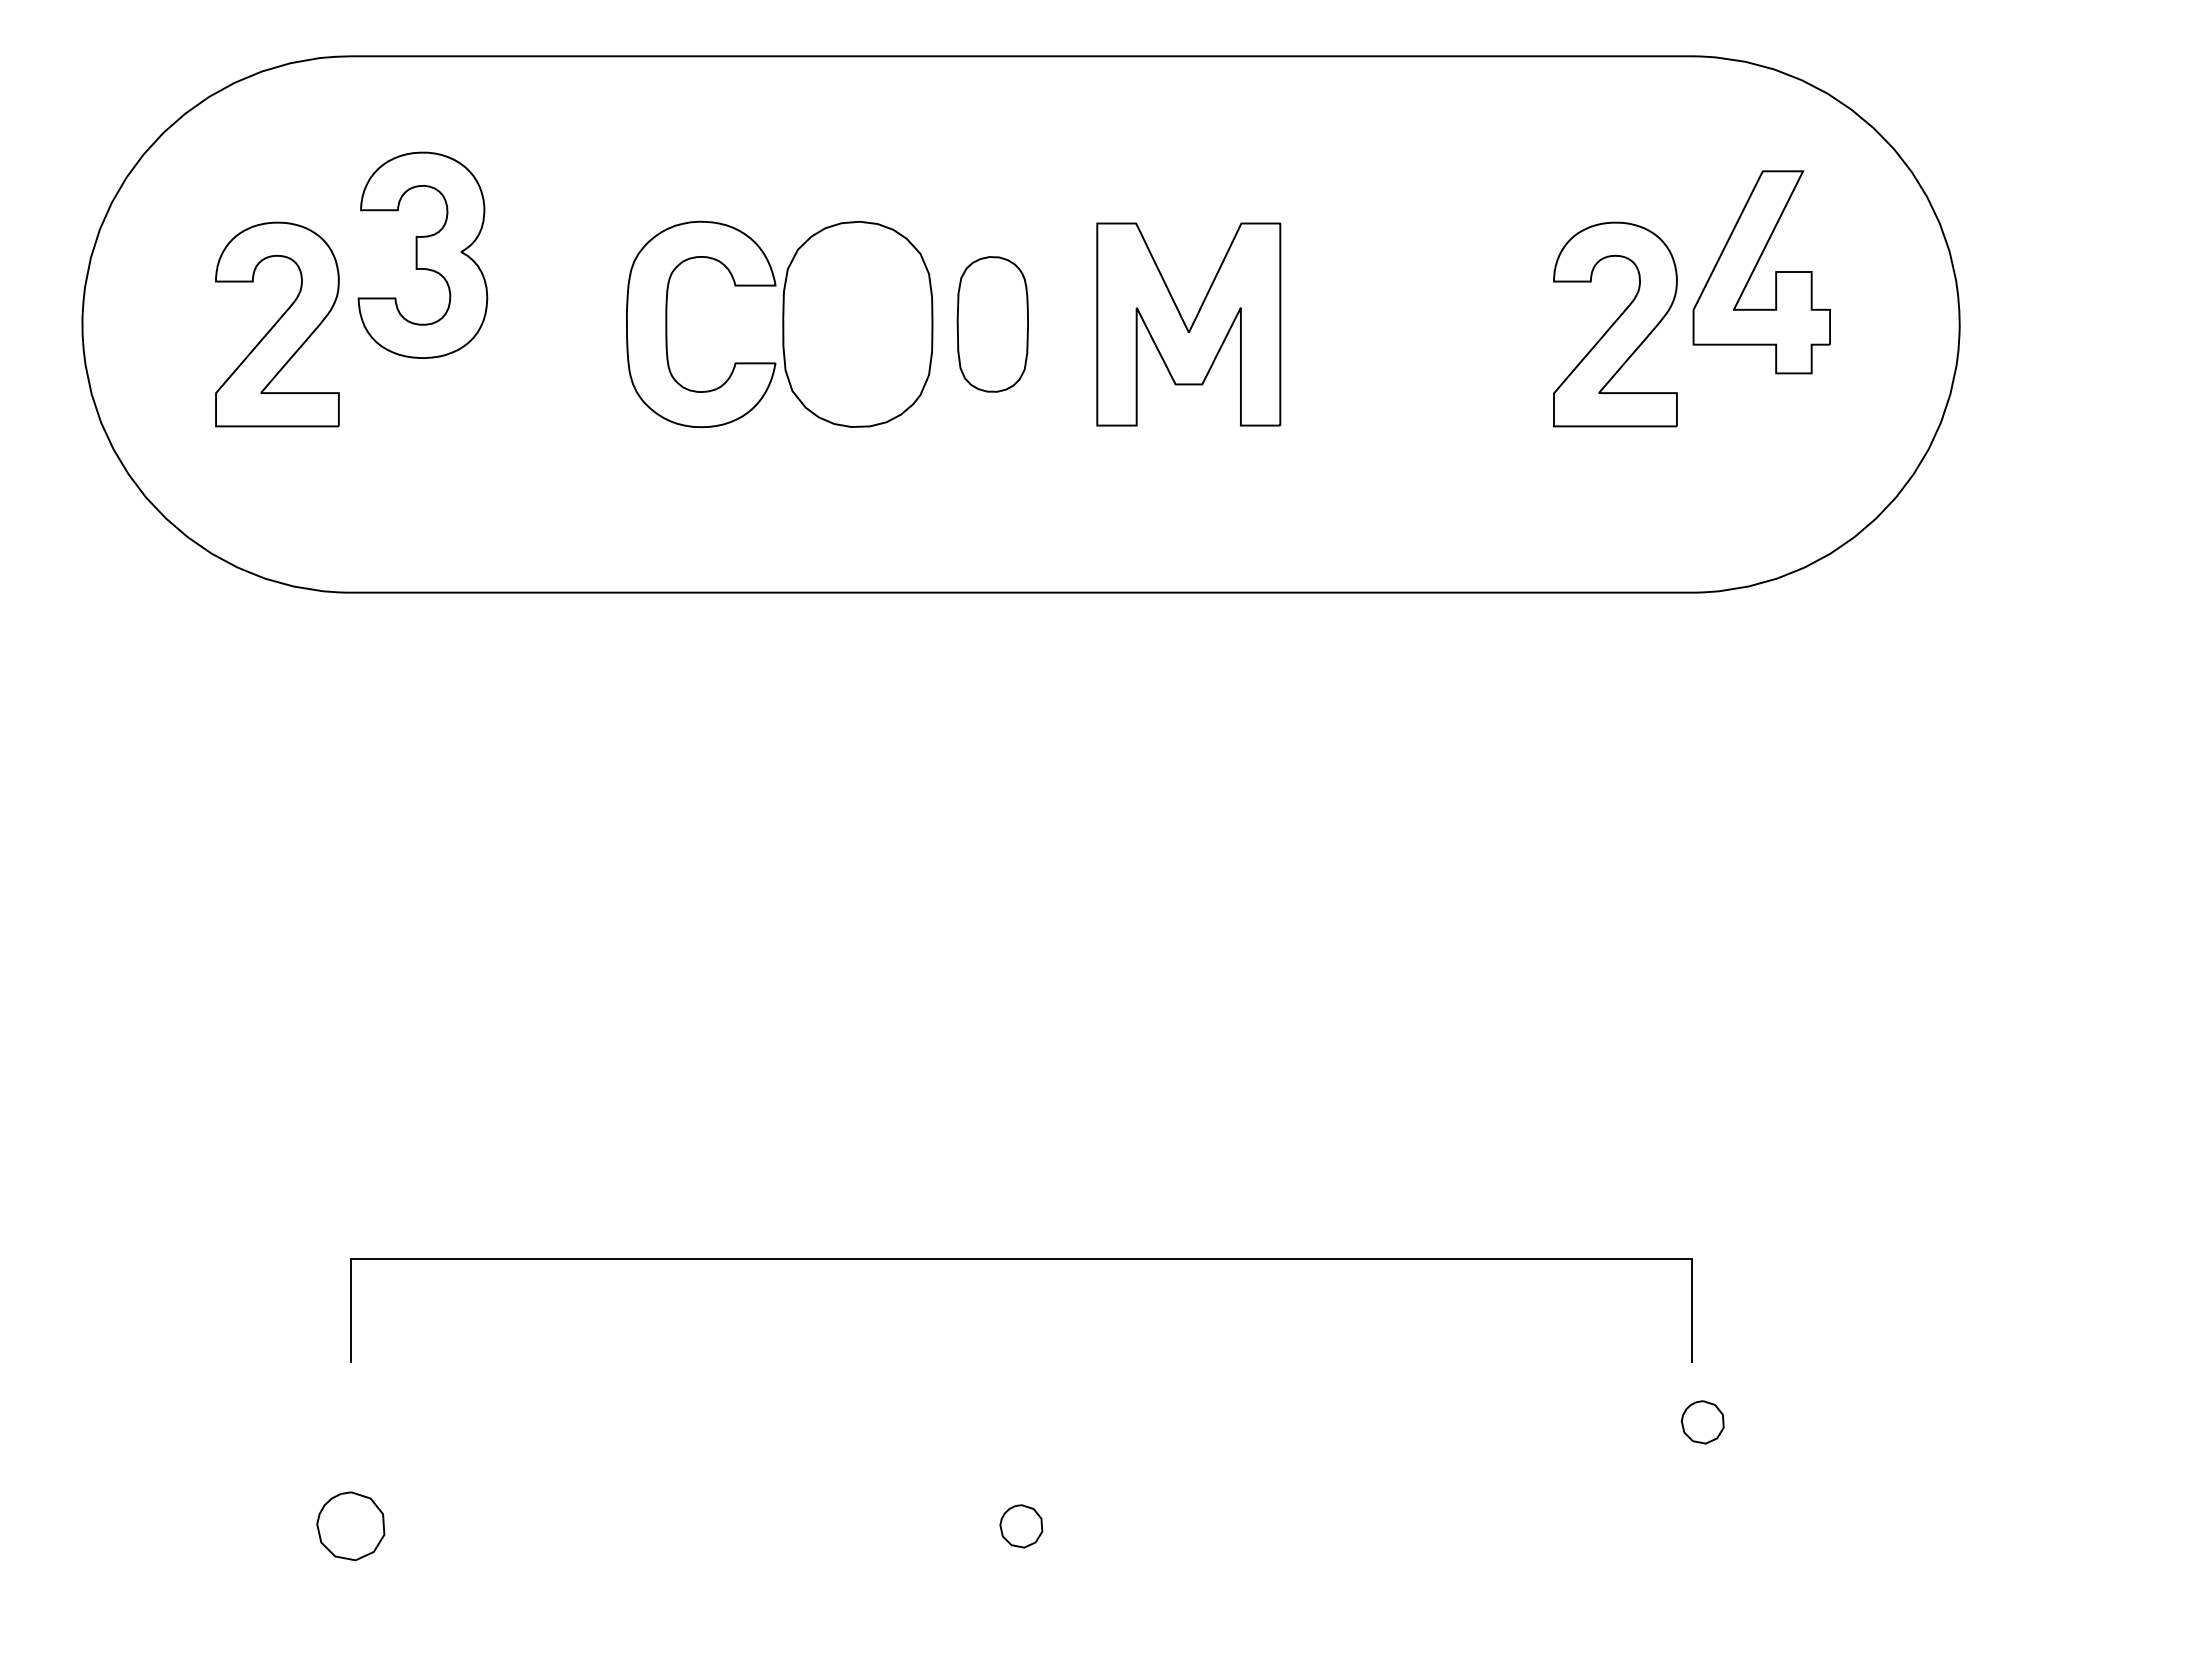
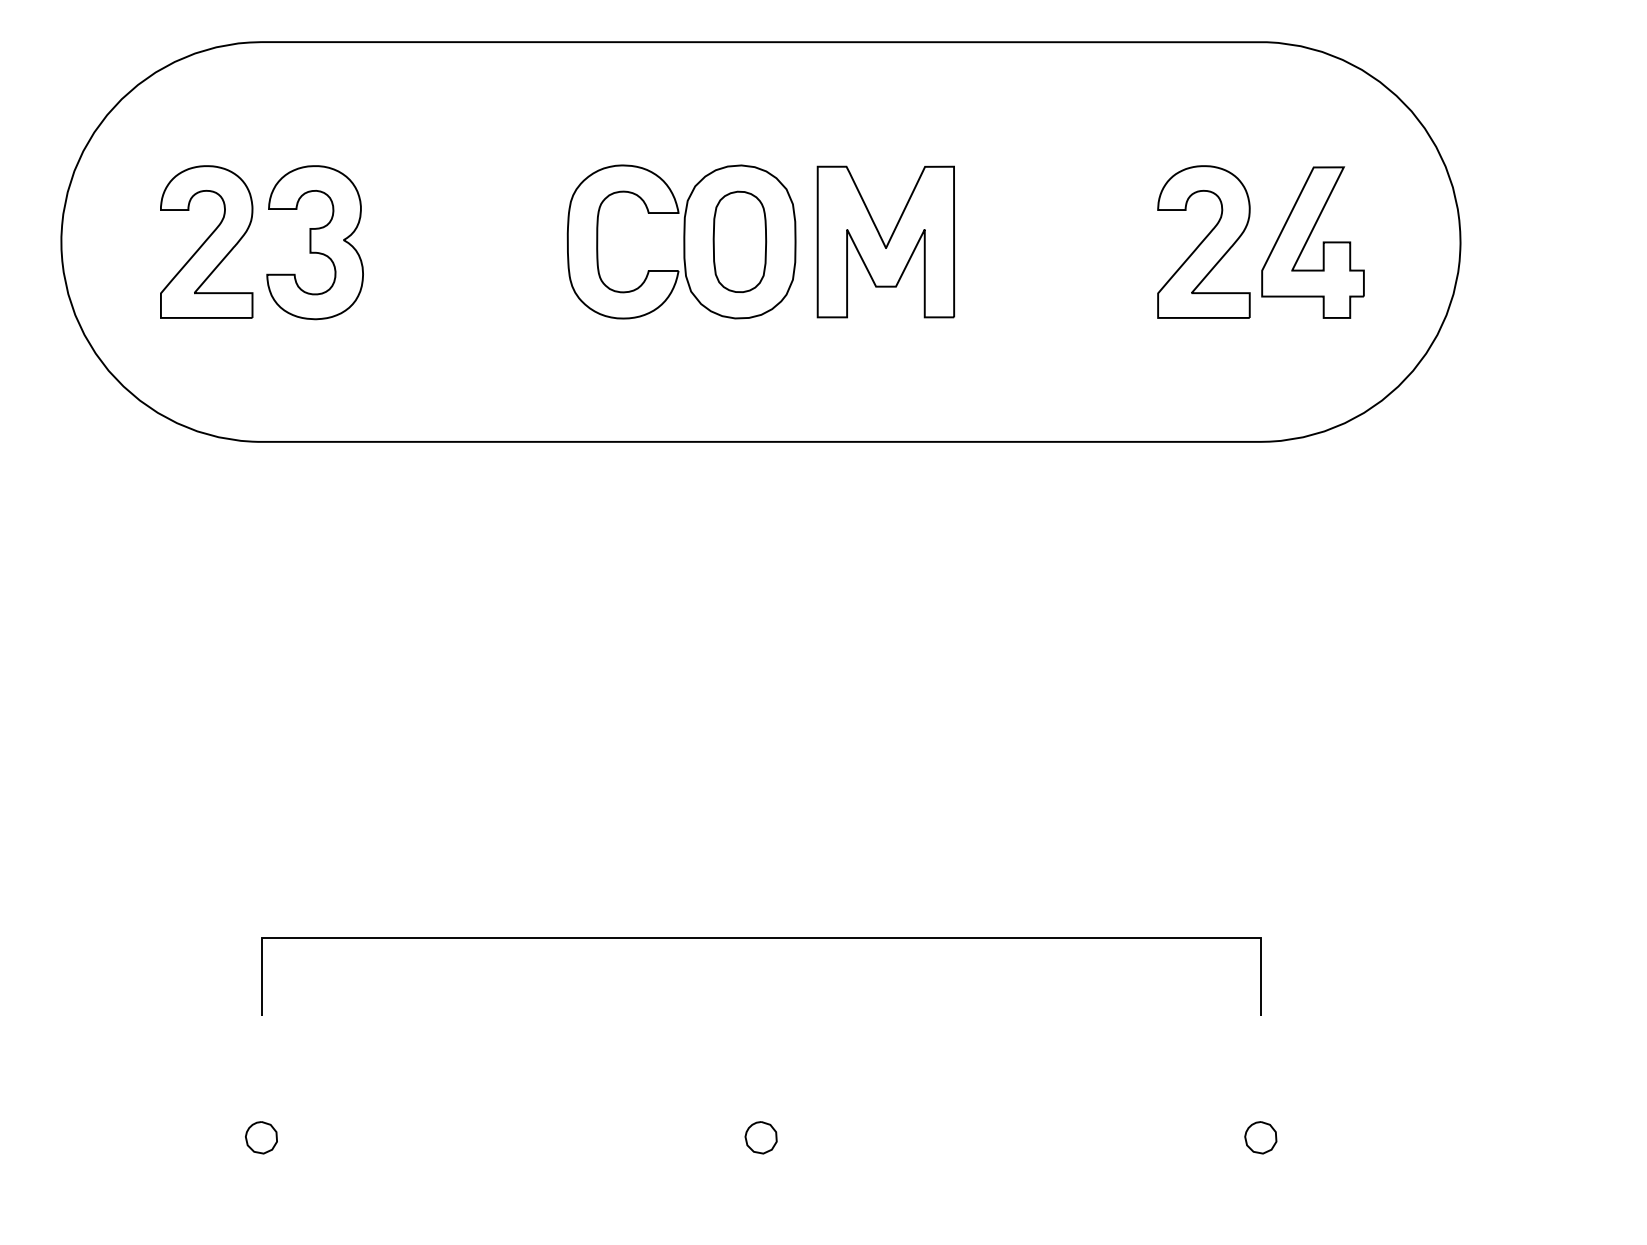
part: (422, 254) -> (314, 242), moved
part: (1755, 269) -> (1308, 240), moved
part: (779, 324) -> (681, 242), moved
part: (1702, 1422) -> (1260, 1137), moved
part: (350, 1526) -> (261, 1137), size x0.62

